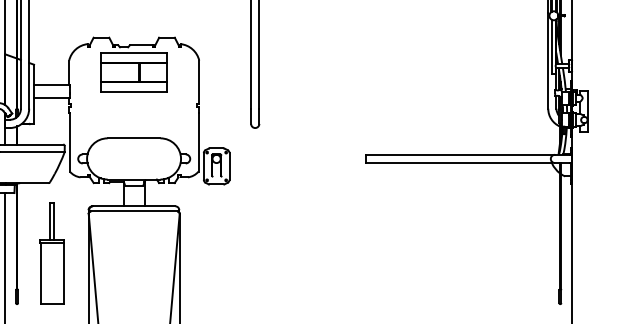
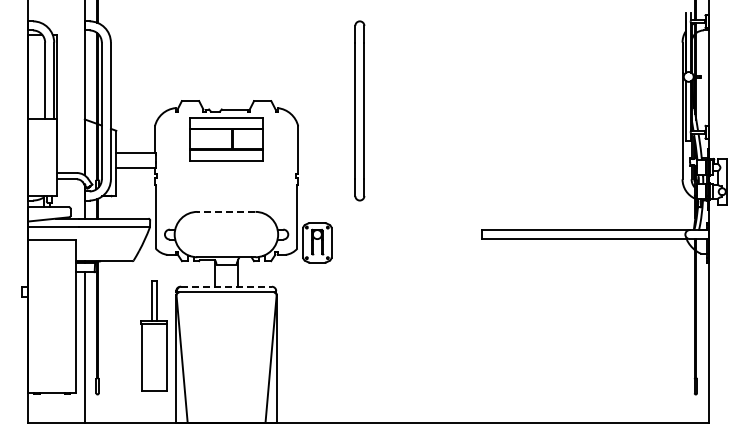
line: (133, 137) -> (225, 211), solid -> dashed
line: (135, 206) -> (227, 286), solid -> dashed
part: (51, 253) -> (153, 335), moved

